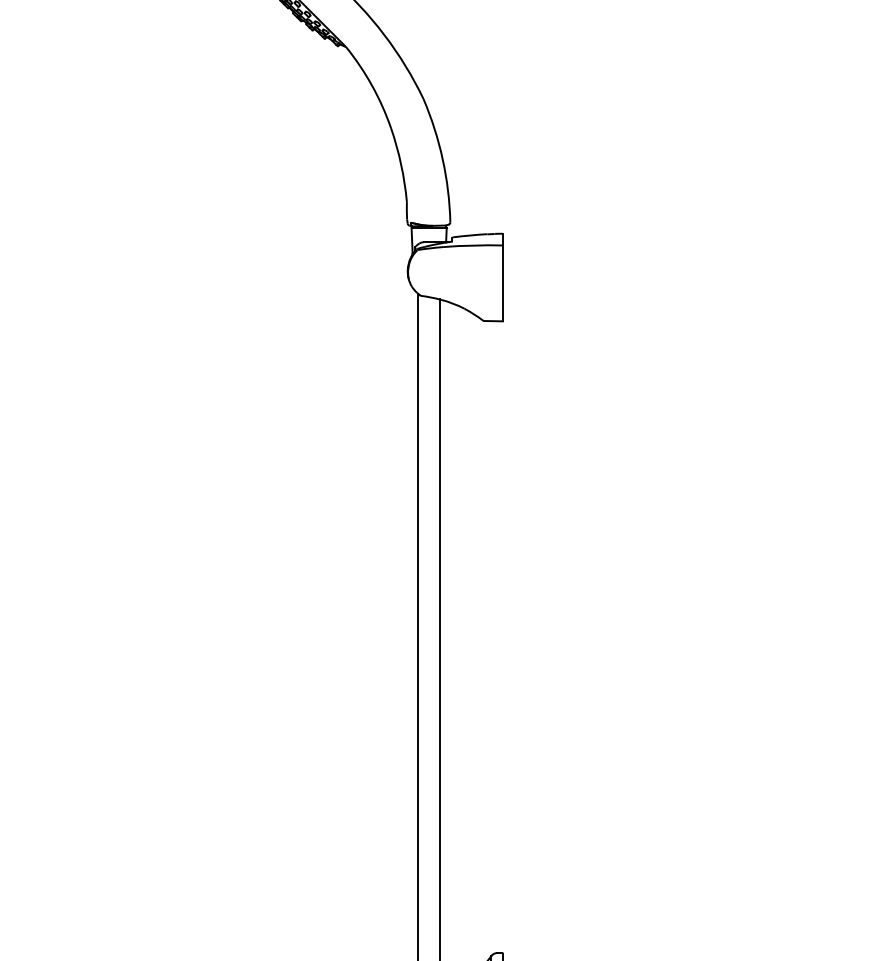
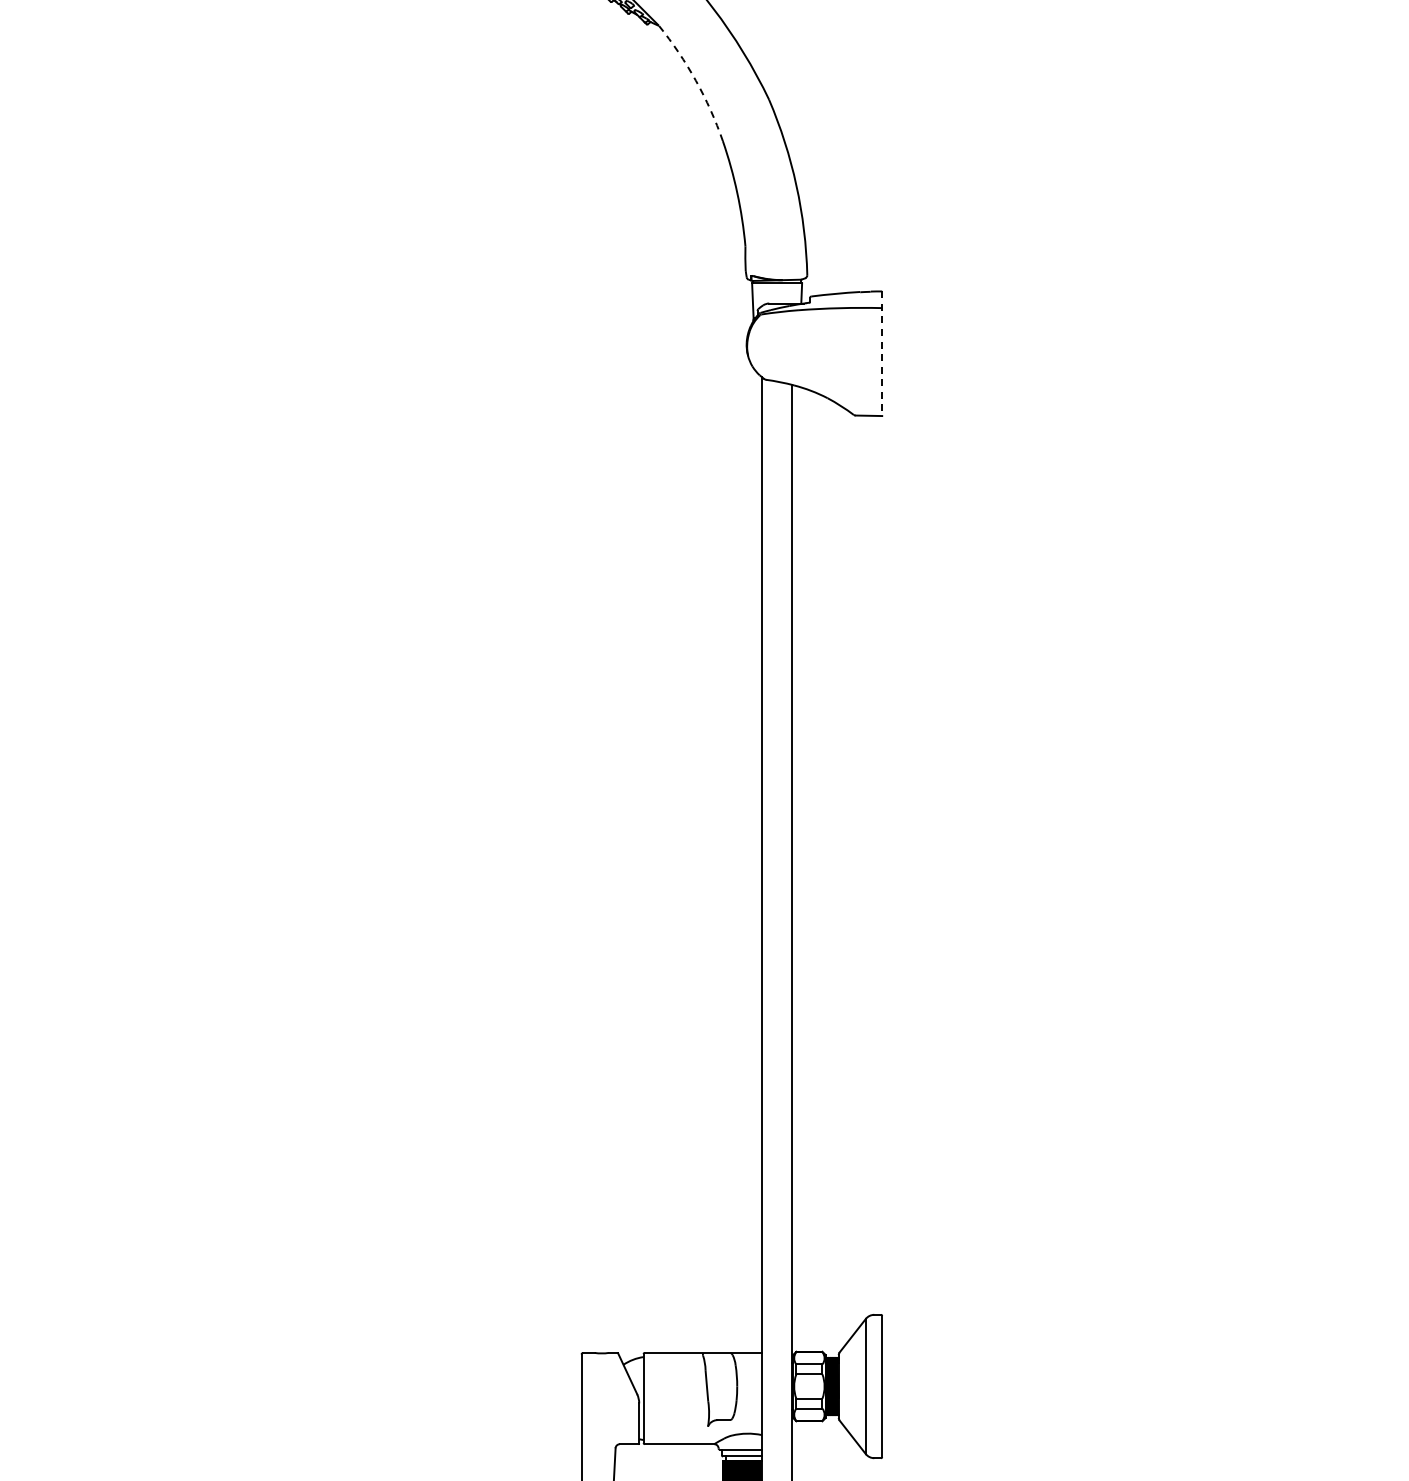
arc: (371, 85) -> (695, 80), solid -> dashed
line: (503, 278) -> (882, 354), solid -> dashed

